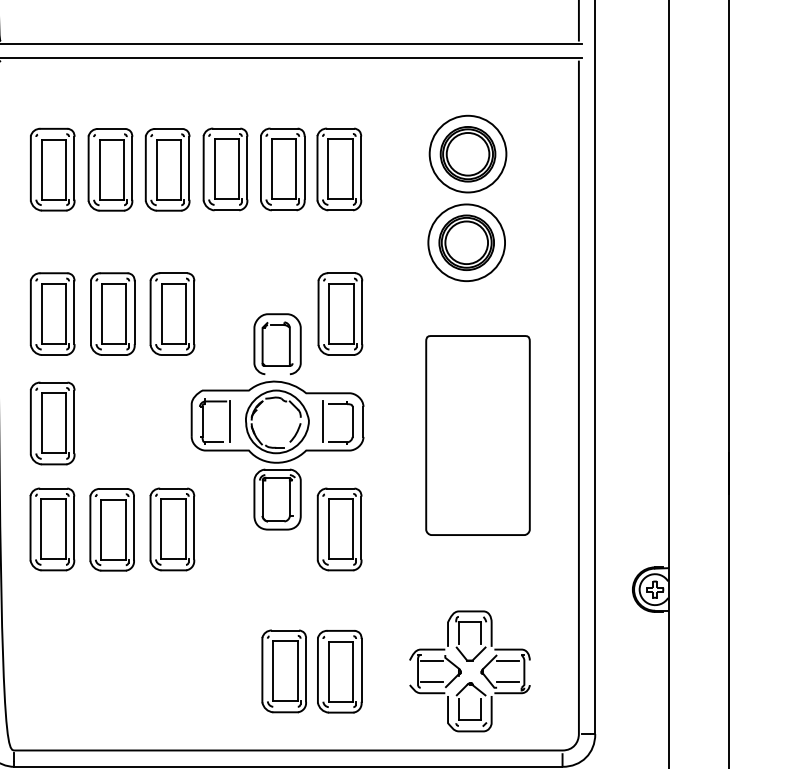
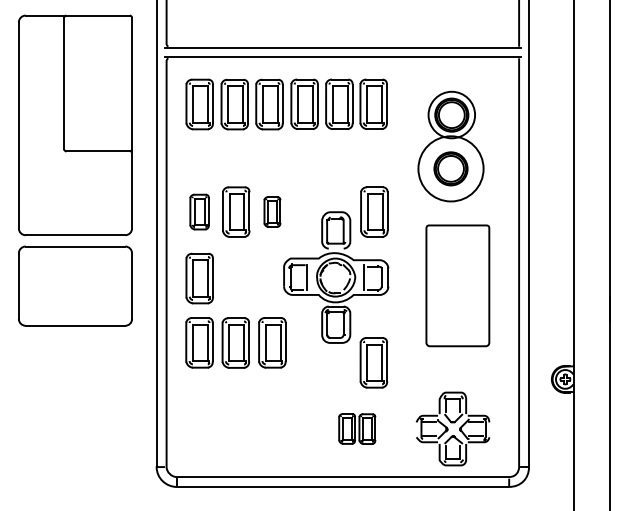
part: (195, 169) -> (286, 104), moved
circle: (465, 242) -> (450, 168), size x1.4
part: (52, 313) -> (199, 211), size x0.7
part: (172, 313) -> (272, 211), size x0.6
part: (339, 528) -> (373, 362), moved
part: (312, 670) -> (357, 428), size x0.6

